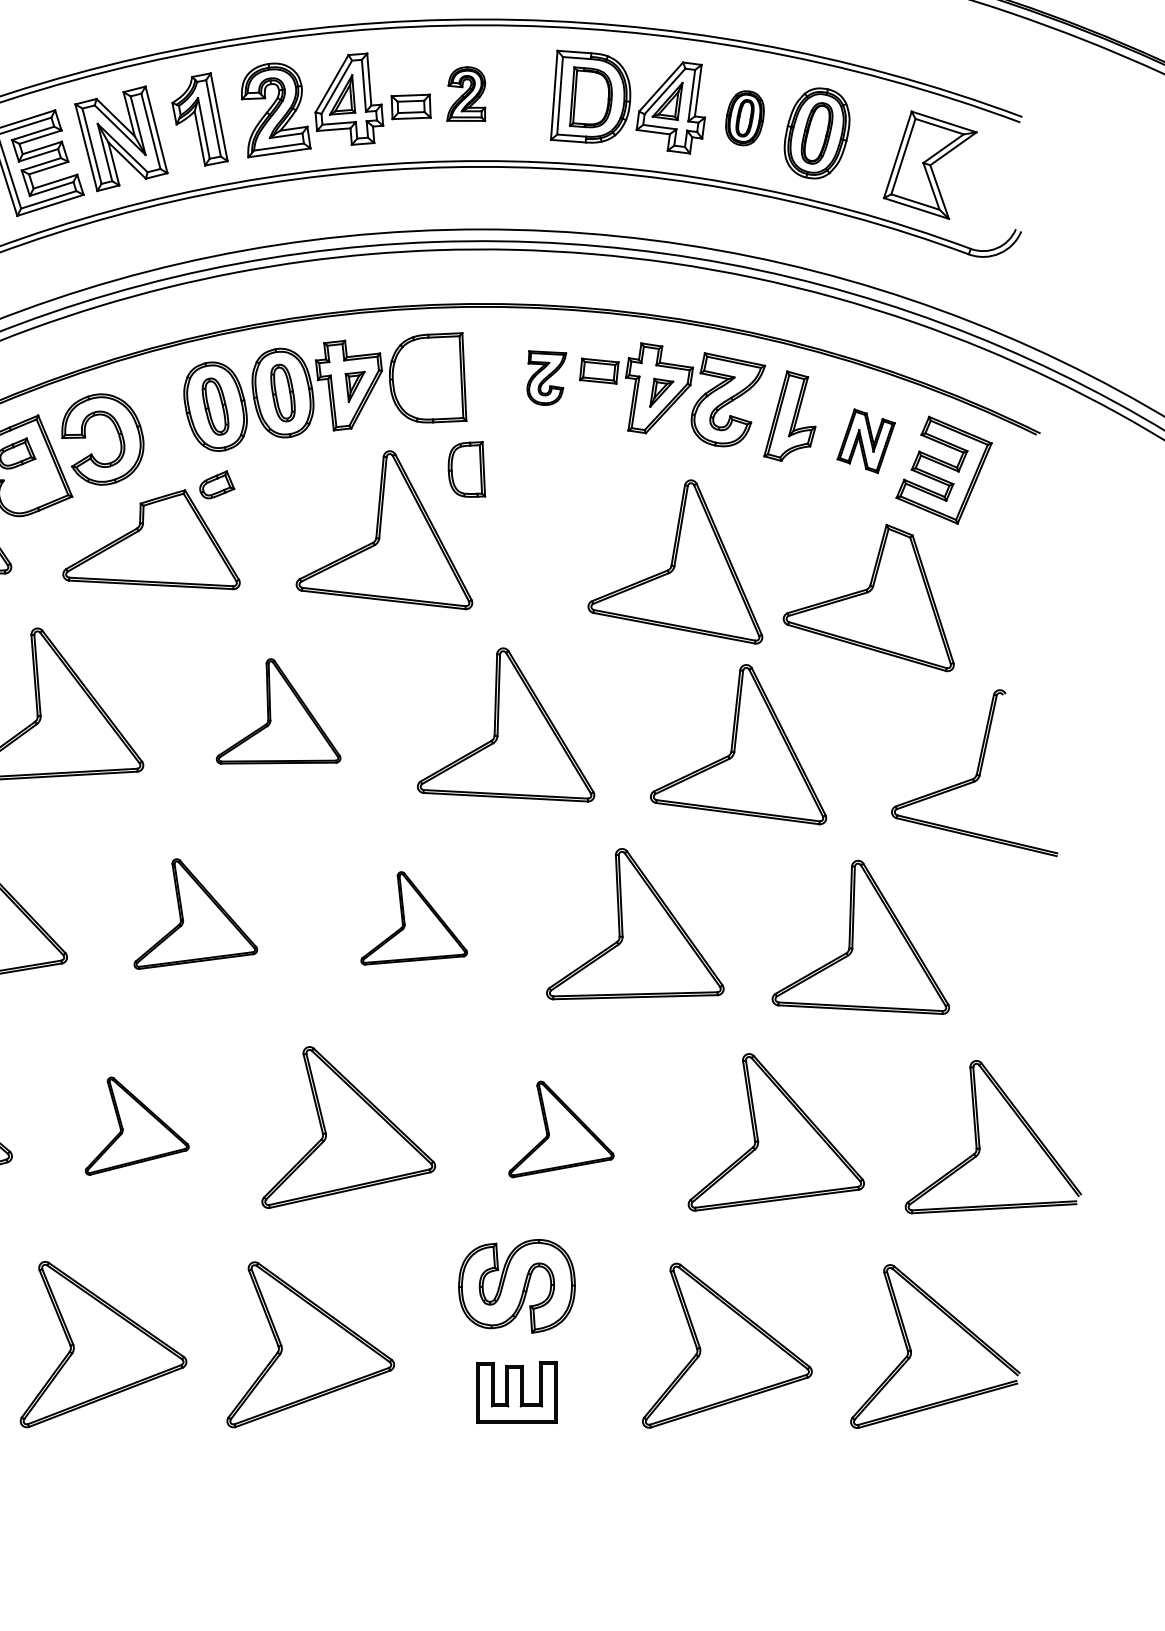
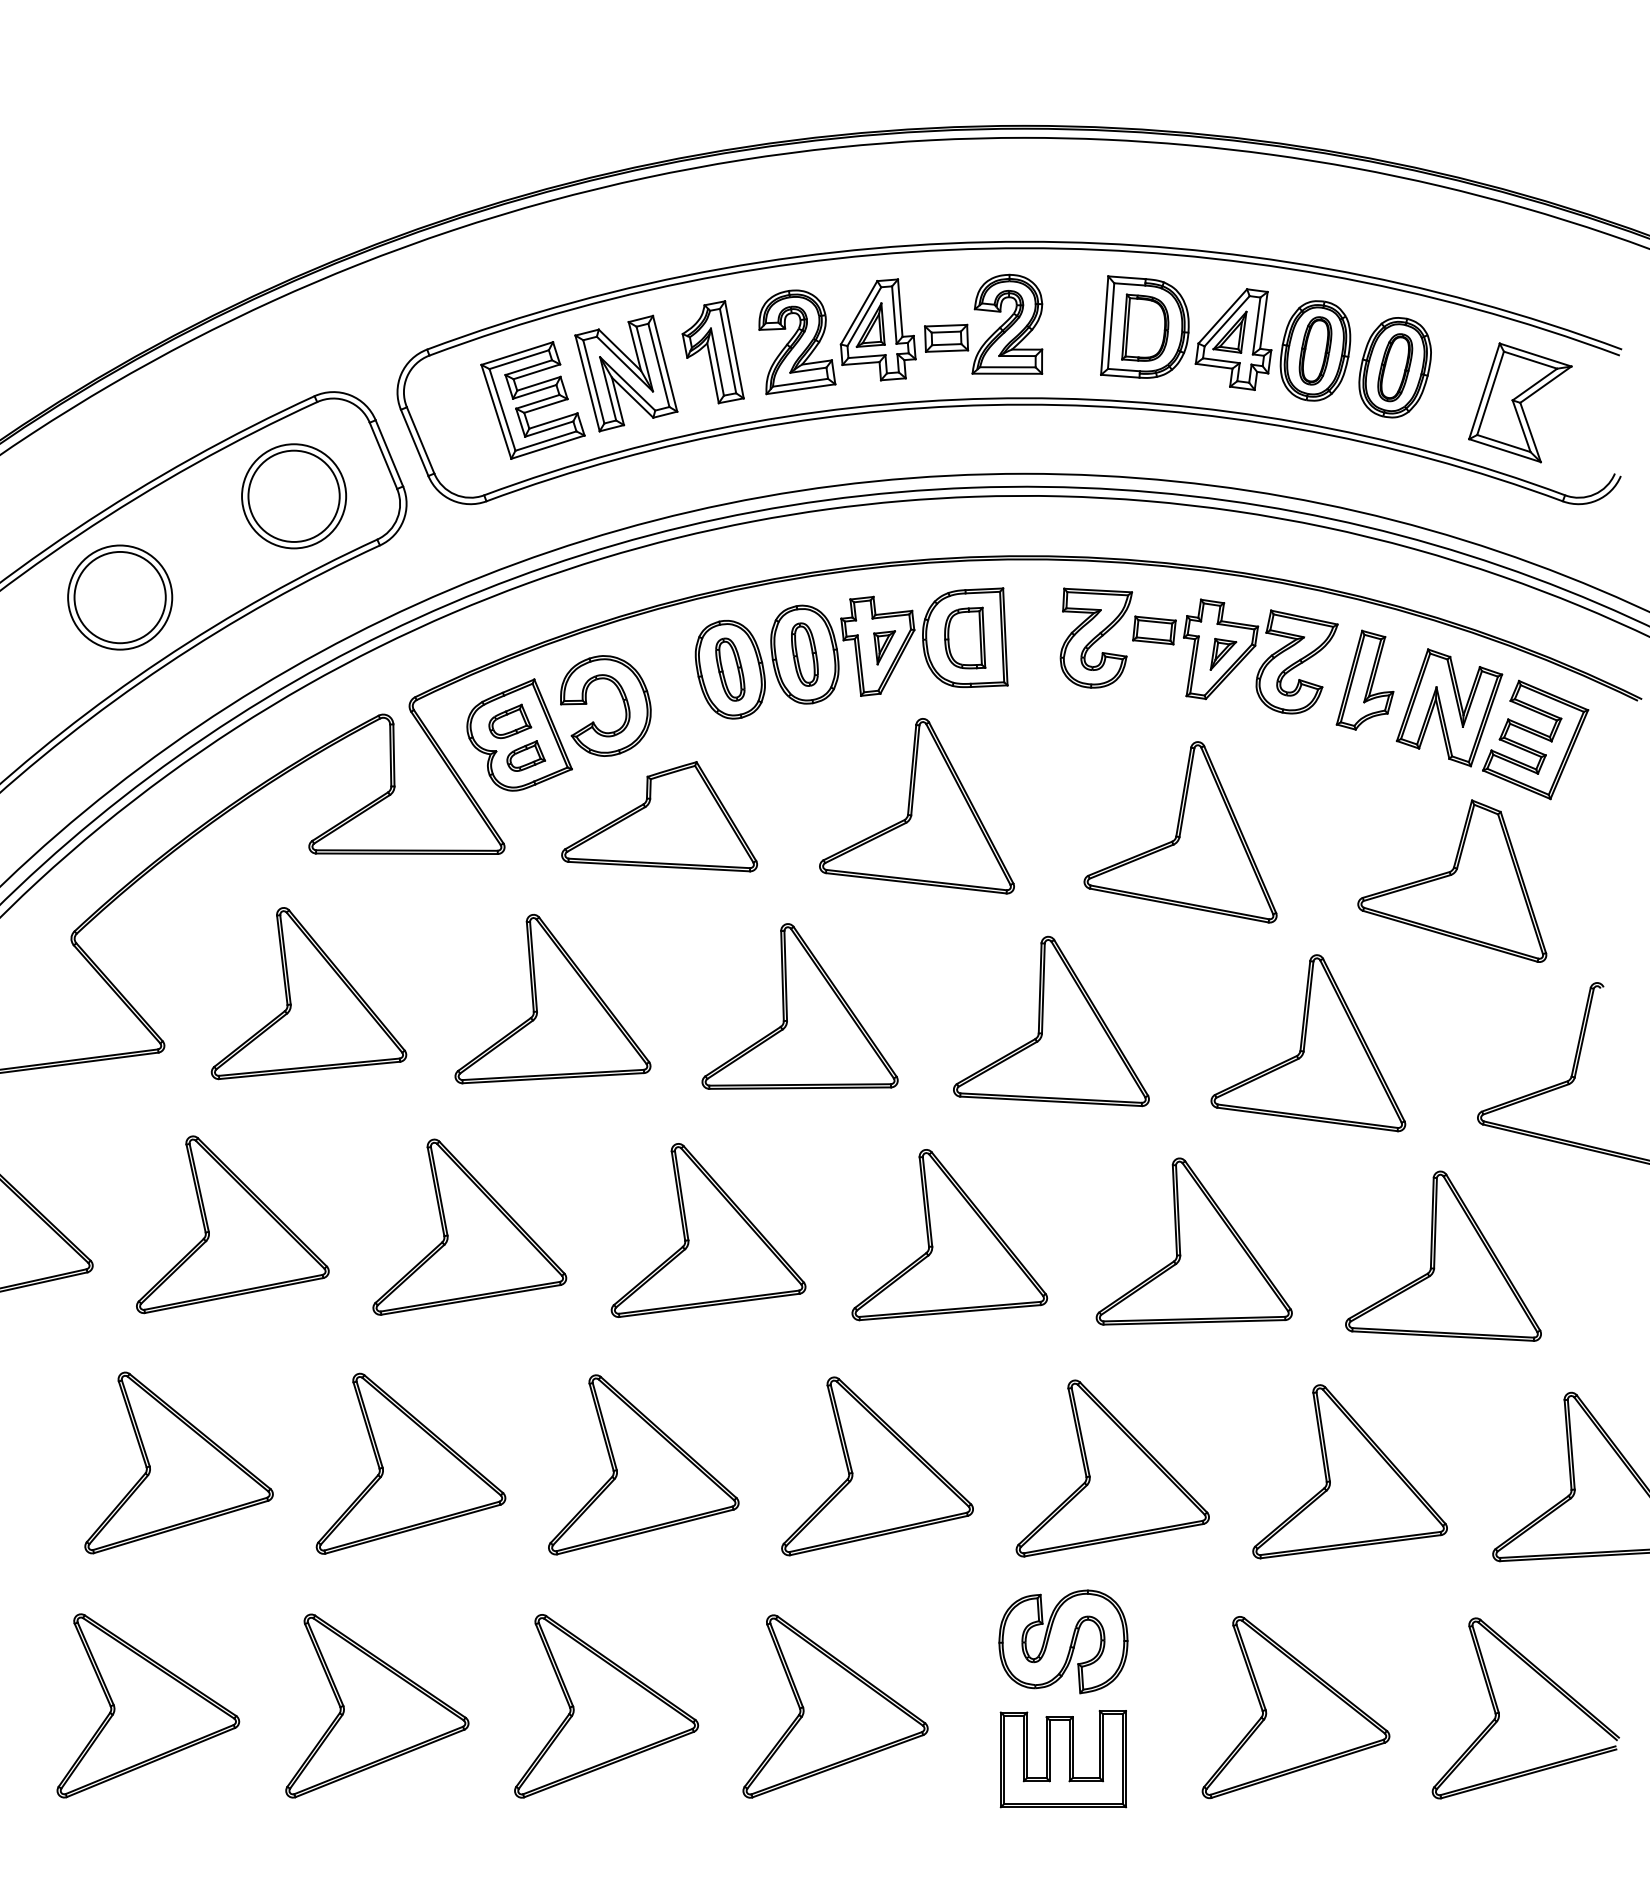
part: (466, 93) -> (1007, 323), size x1.67
part: (745, 117) -> (1315, 350), size x1.67
part: (546, 377) -> (1096, 637), size x1.67
part: (866, 440) -> (1449, 707), size x1.67
part: (467, 468) -> (965, 637), moved
part: (216, 484) -> (525, 755), moved
part: (675, 562) -> (1180, 832), moved
part: (278, 711) -> (799, 1006), size x1.43
part: (195, 914) -> (708, 1230), size x1.43
part: (413, 918) -> (949, 1235), size x1.67
part: (136, 1125) -> (643, 1464), size x1.67
part: (561, 1129) -> (1112, 1468), size x1.67
part: (516, 1392) -> (1063, 1759), size x1.43

